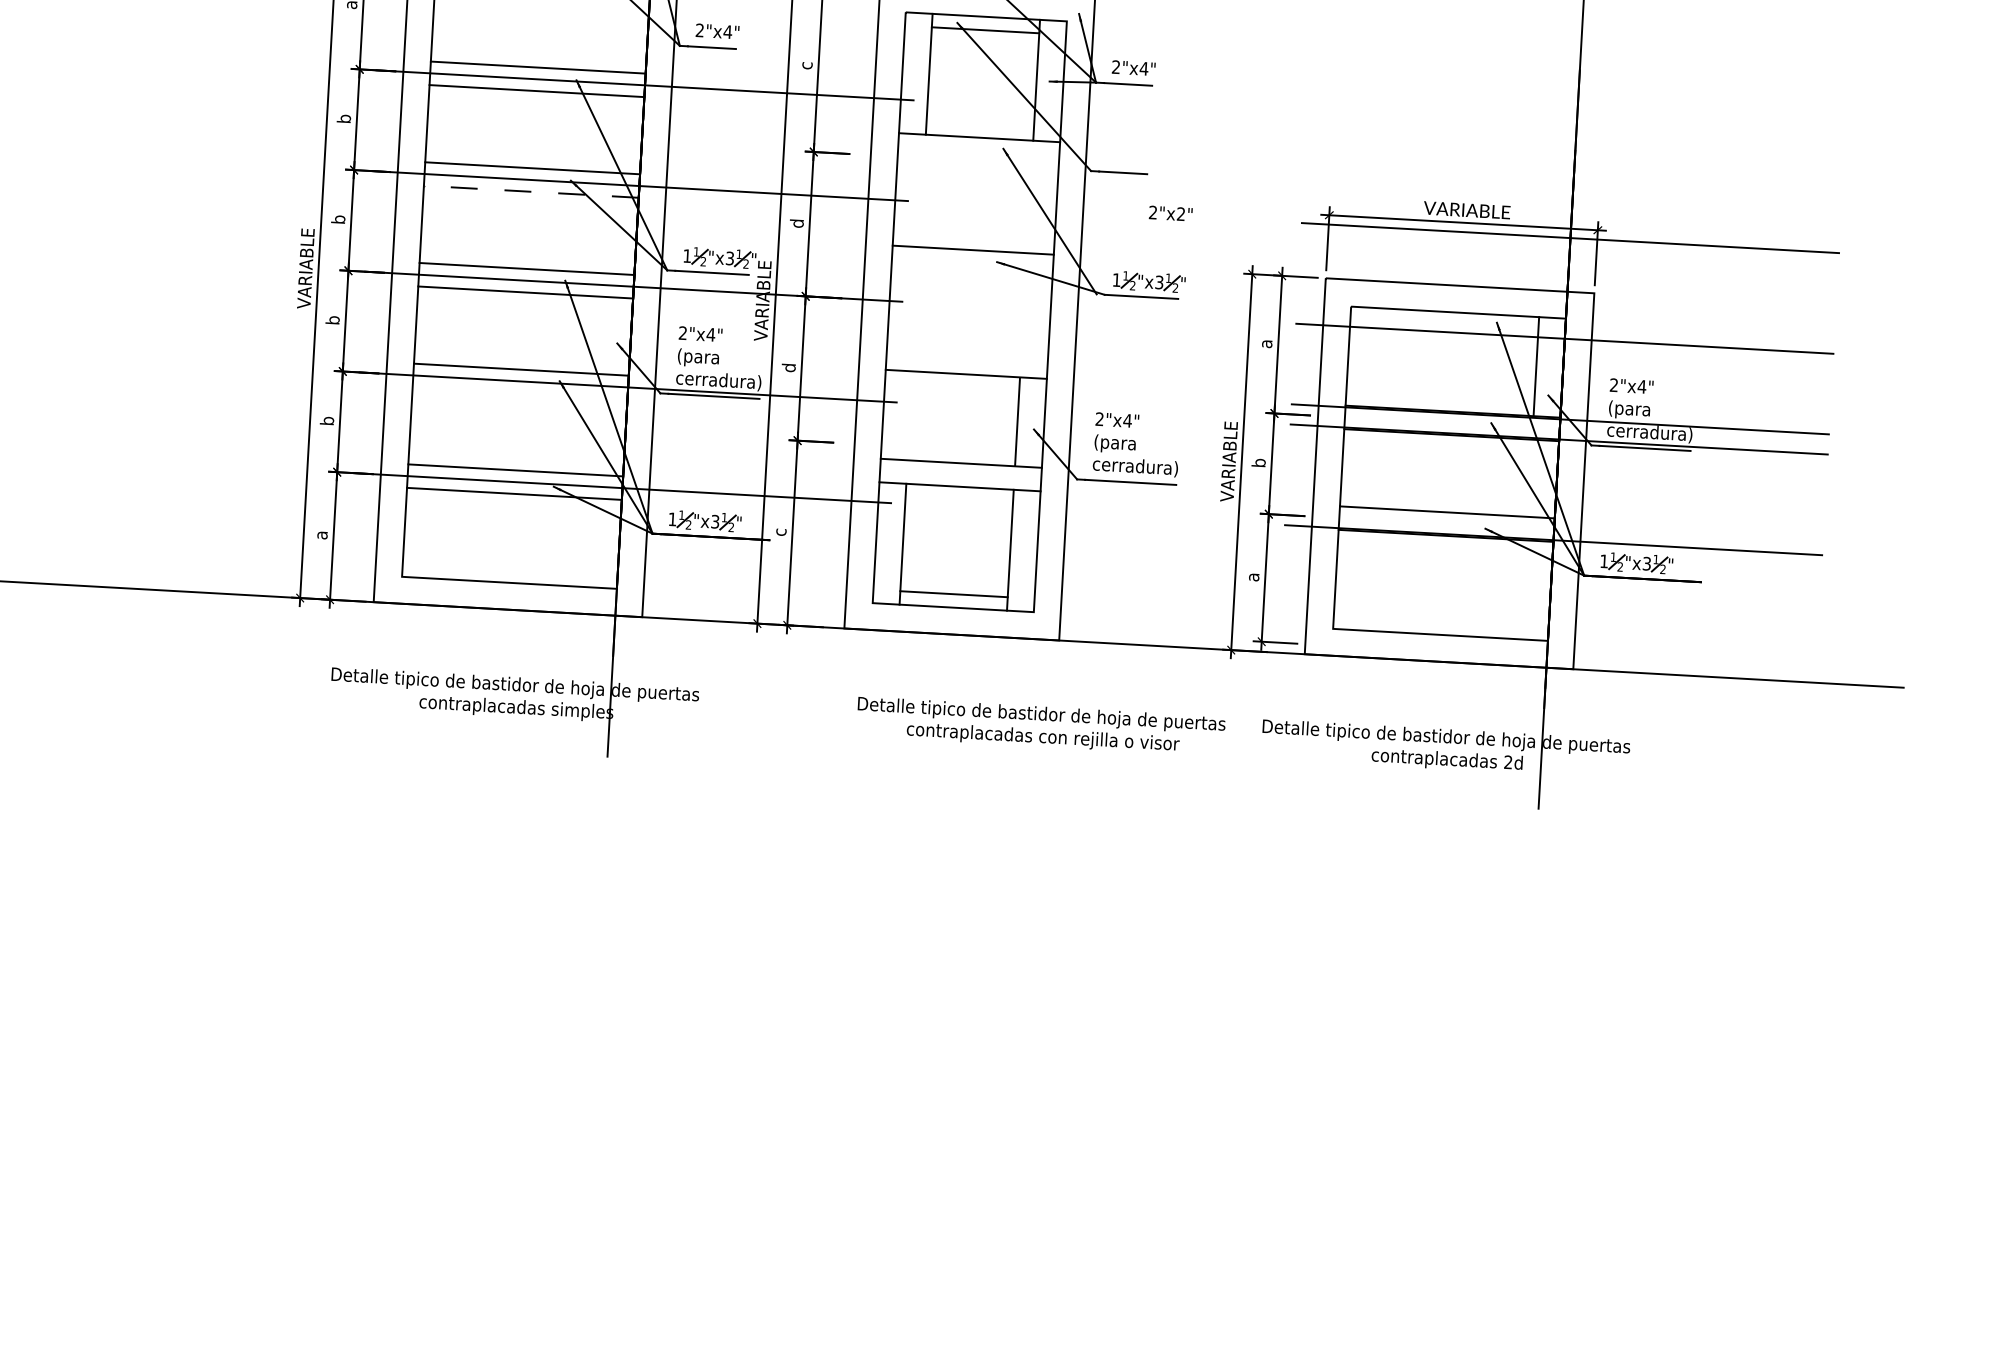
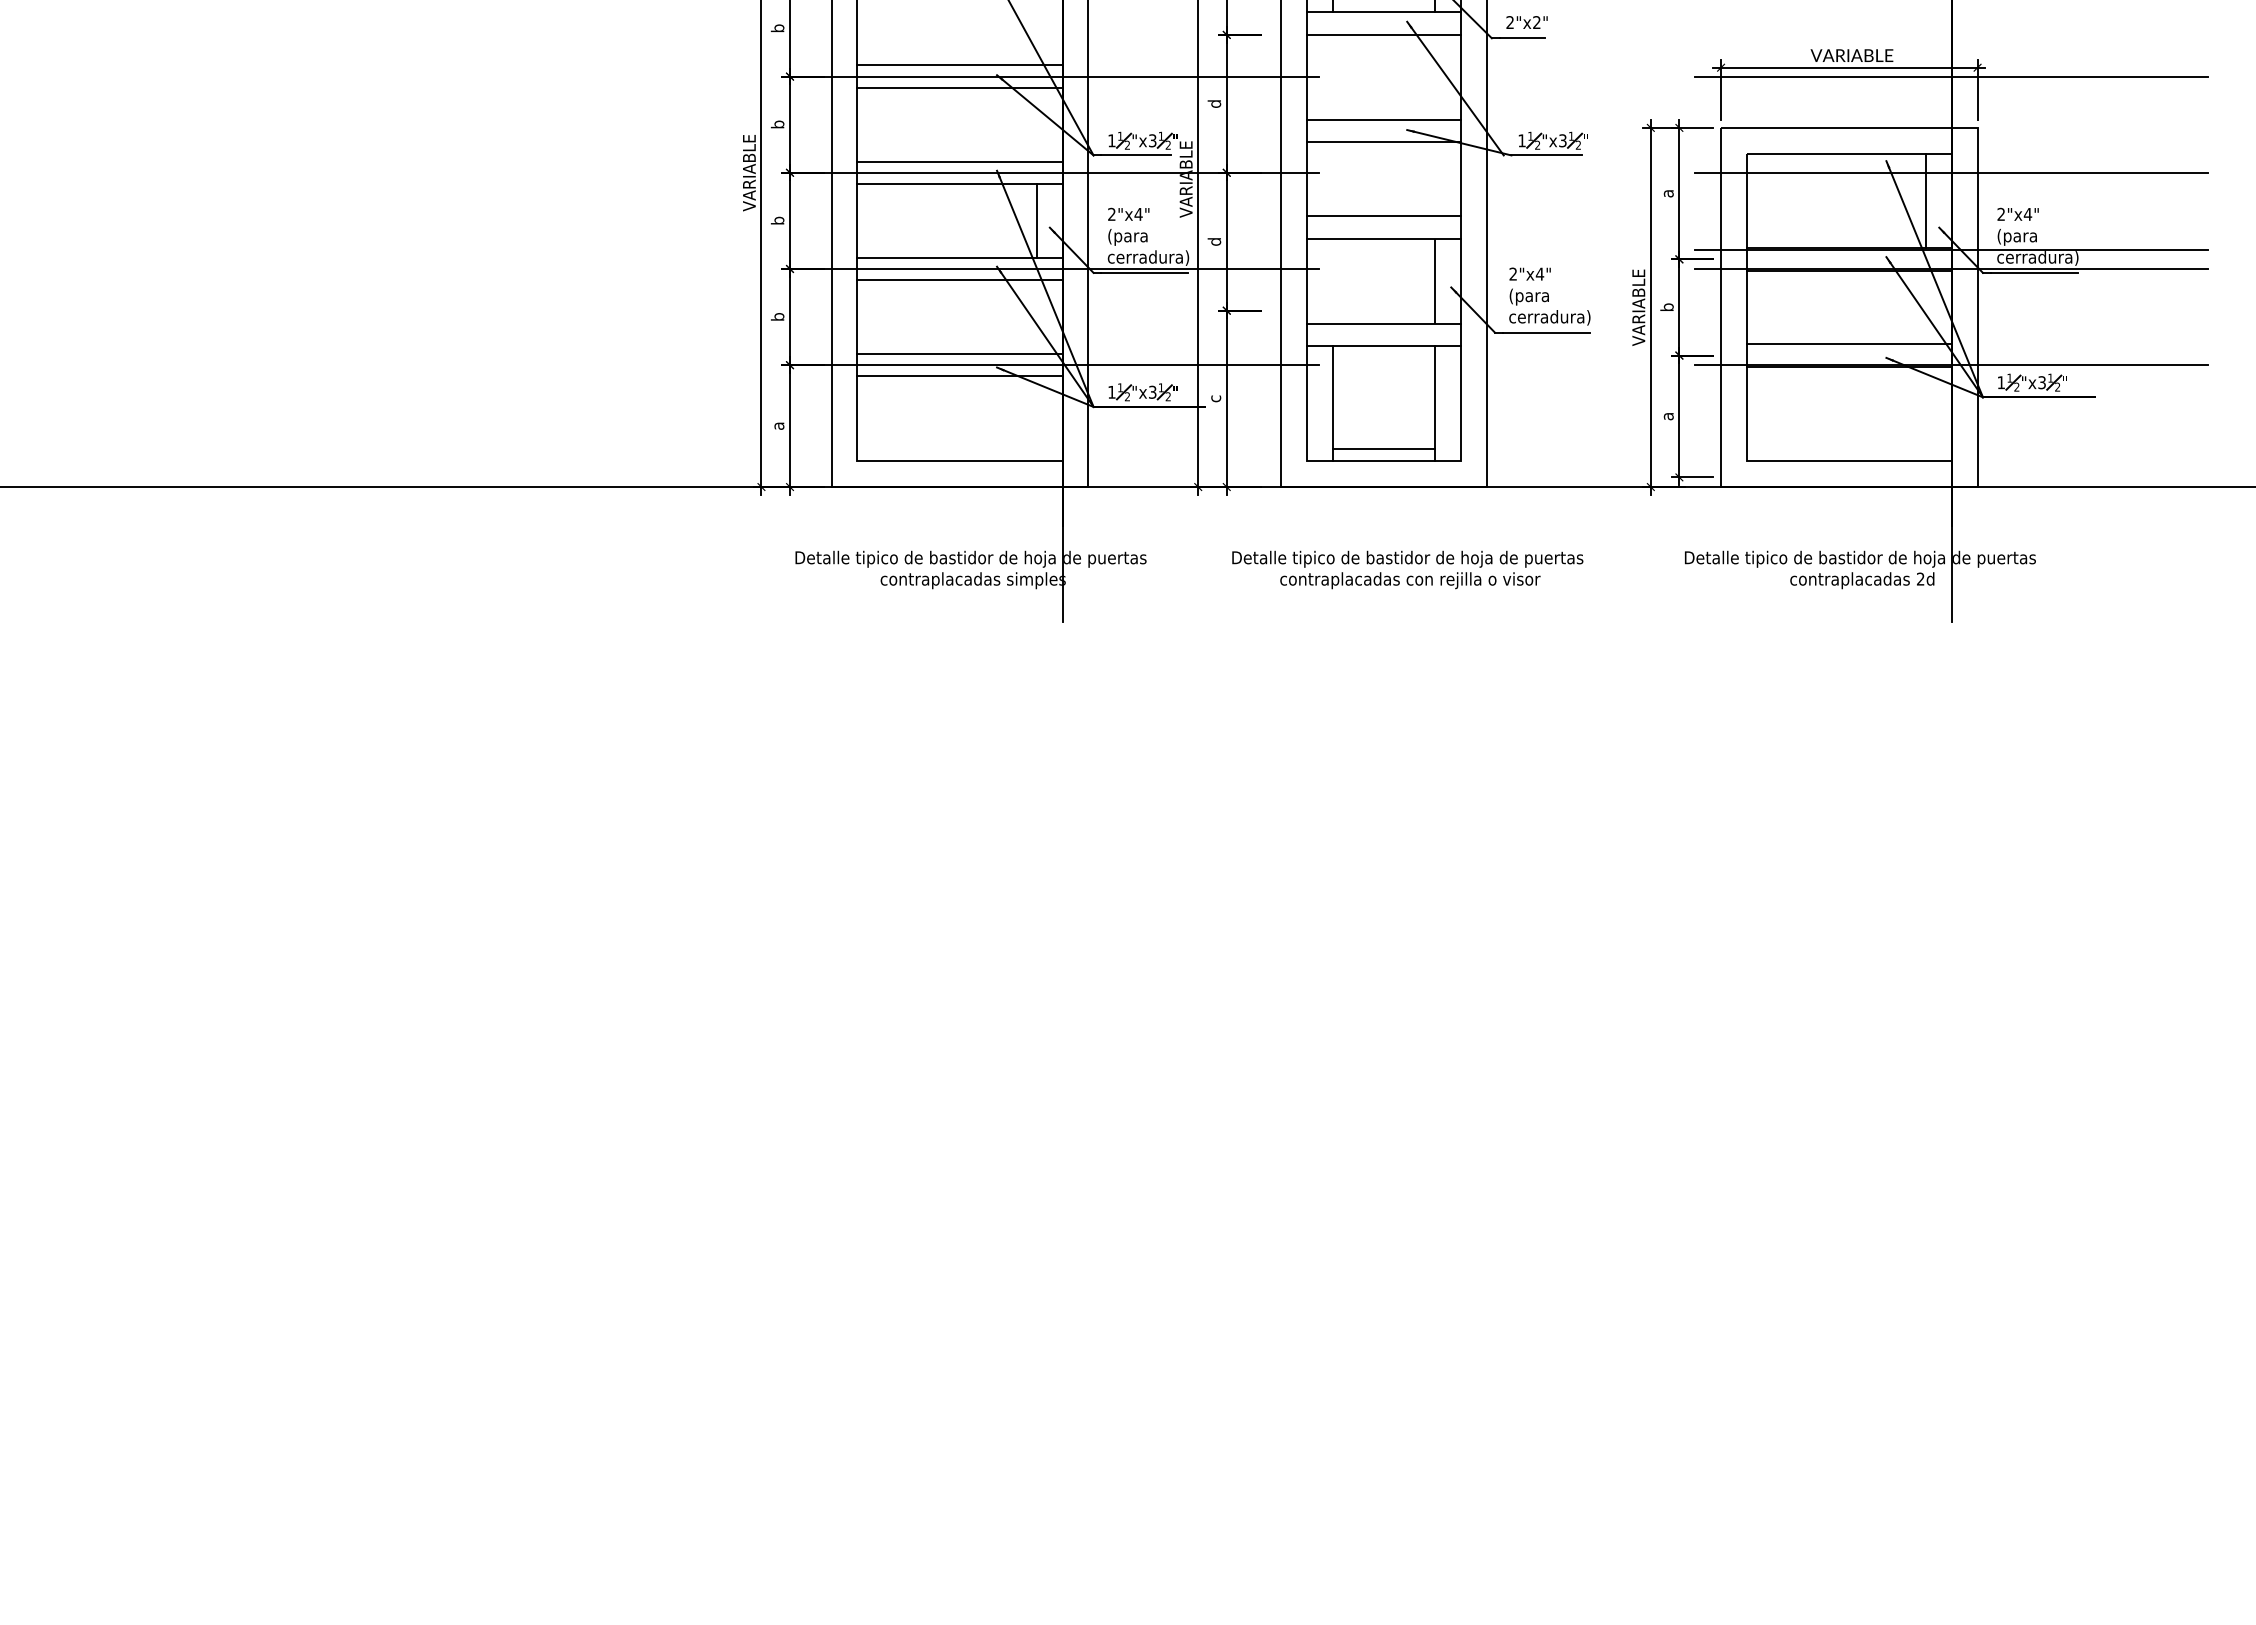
line: (977, 160) -> (1383, 34), added
line: (530, 191) -> (959, 87), dashed -> solid
text: (1170, 213) -> (1526, 22), moved
line: (971, 273) -> (1383, 142), added
line: (603, 335) -> (1036, 220), added
line: (967, 351) -> (1383, 216), added
line: (519, 393) -> (959, 280), added
text: (1040, 726) -> (1407, 569), moved

